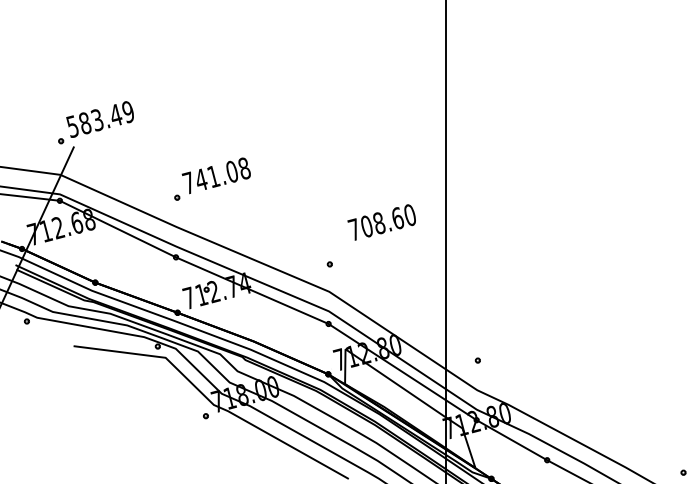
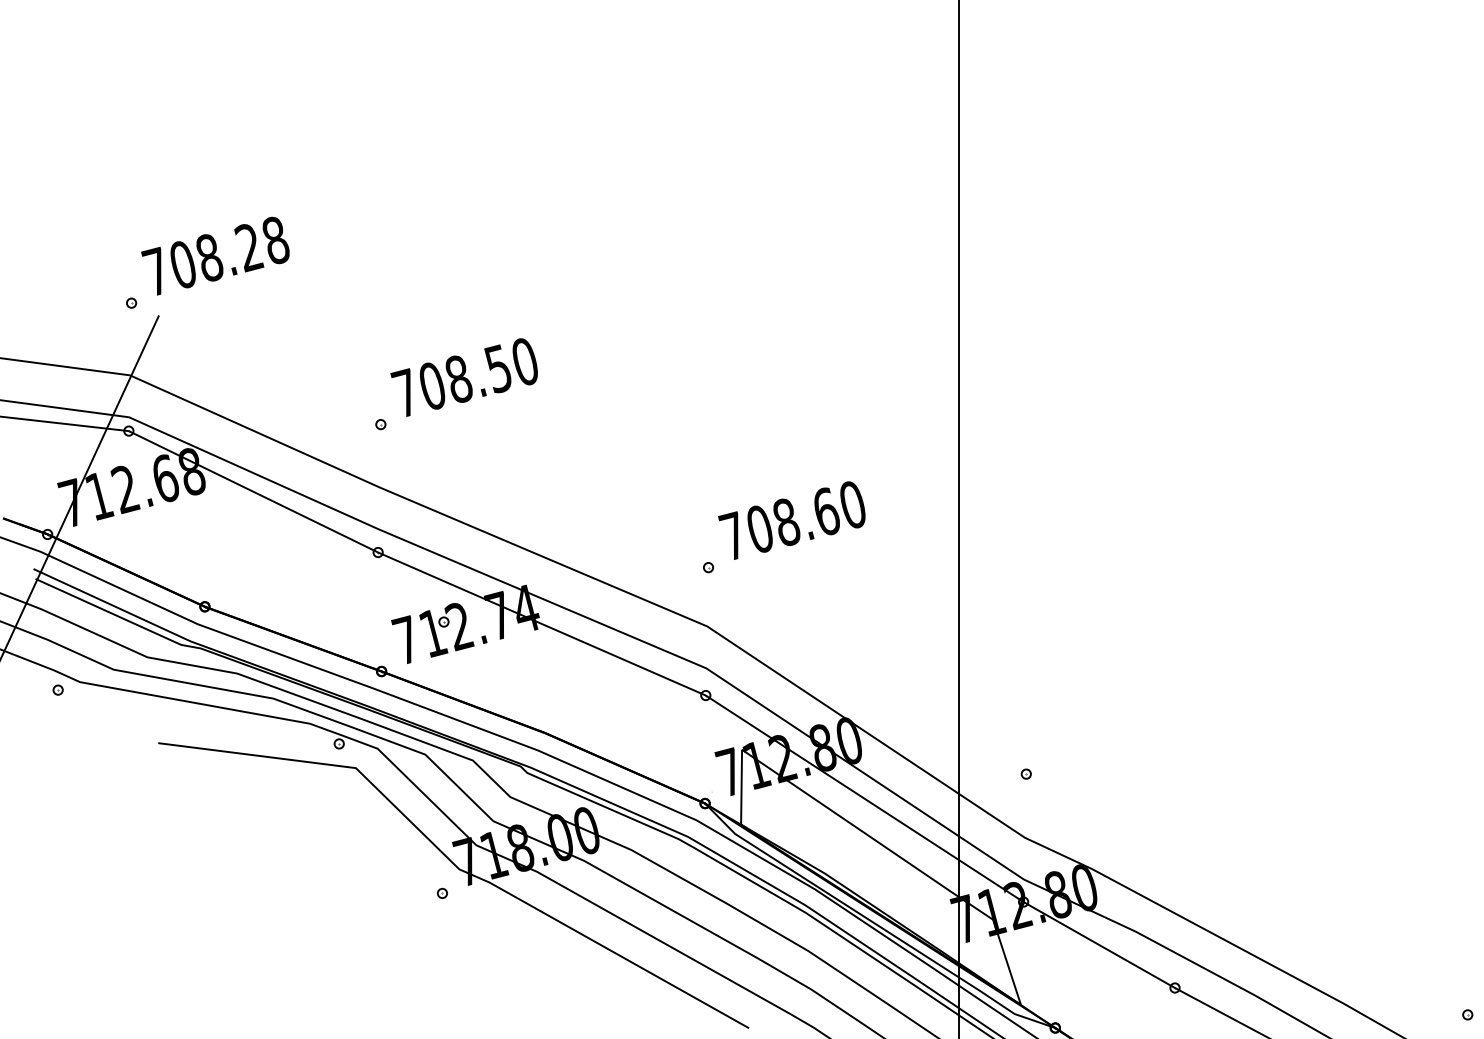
text: (99, 119) -> (213, 256), 583.49 -> 708.28
text: (222, 173) -> (477, 372), 741.08 -> 708.50
text: (381, 222) -> (791, 520), moved

